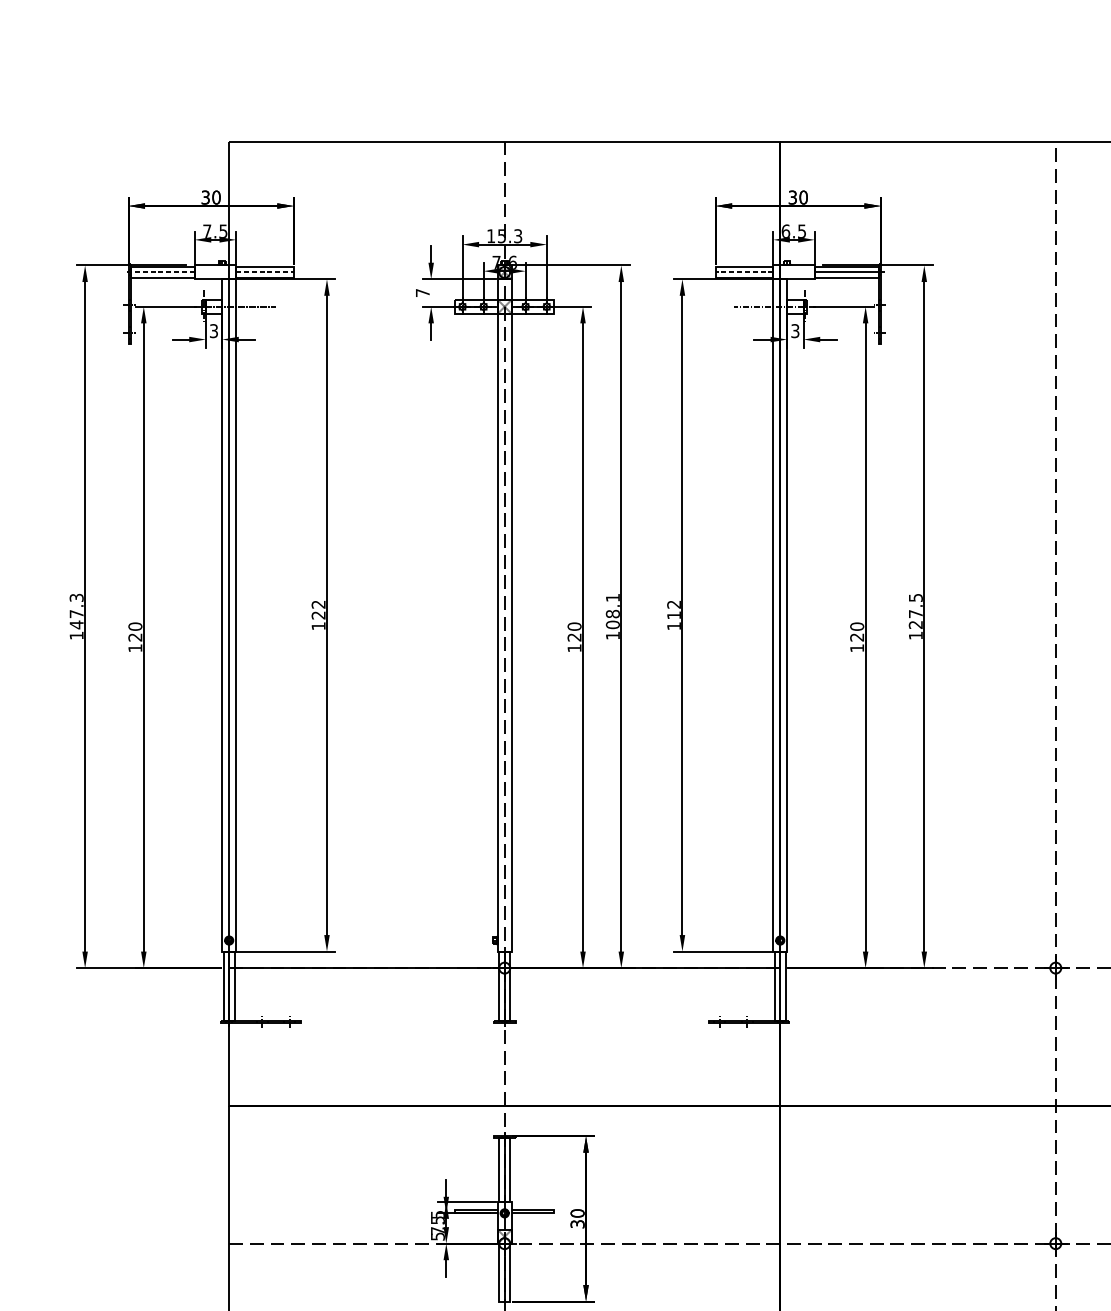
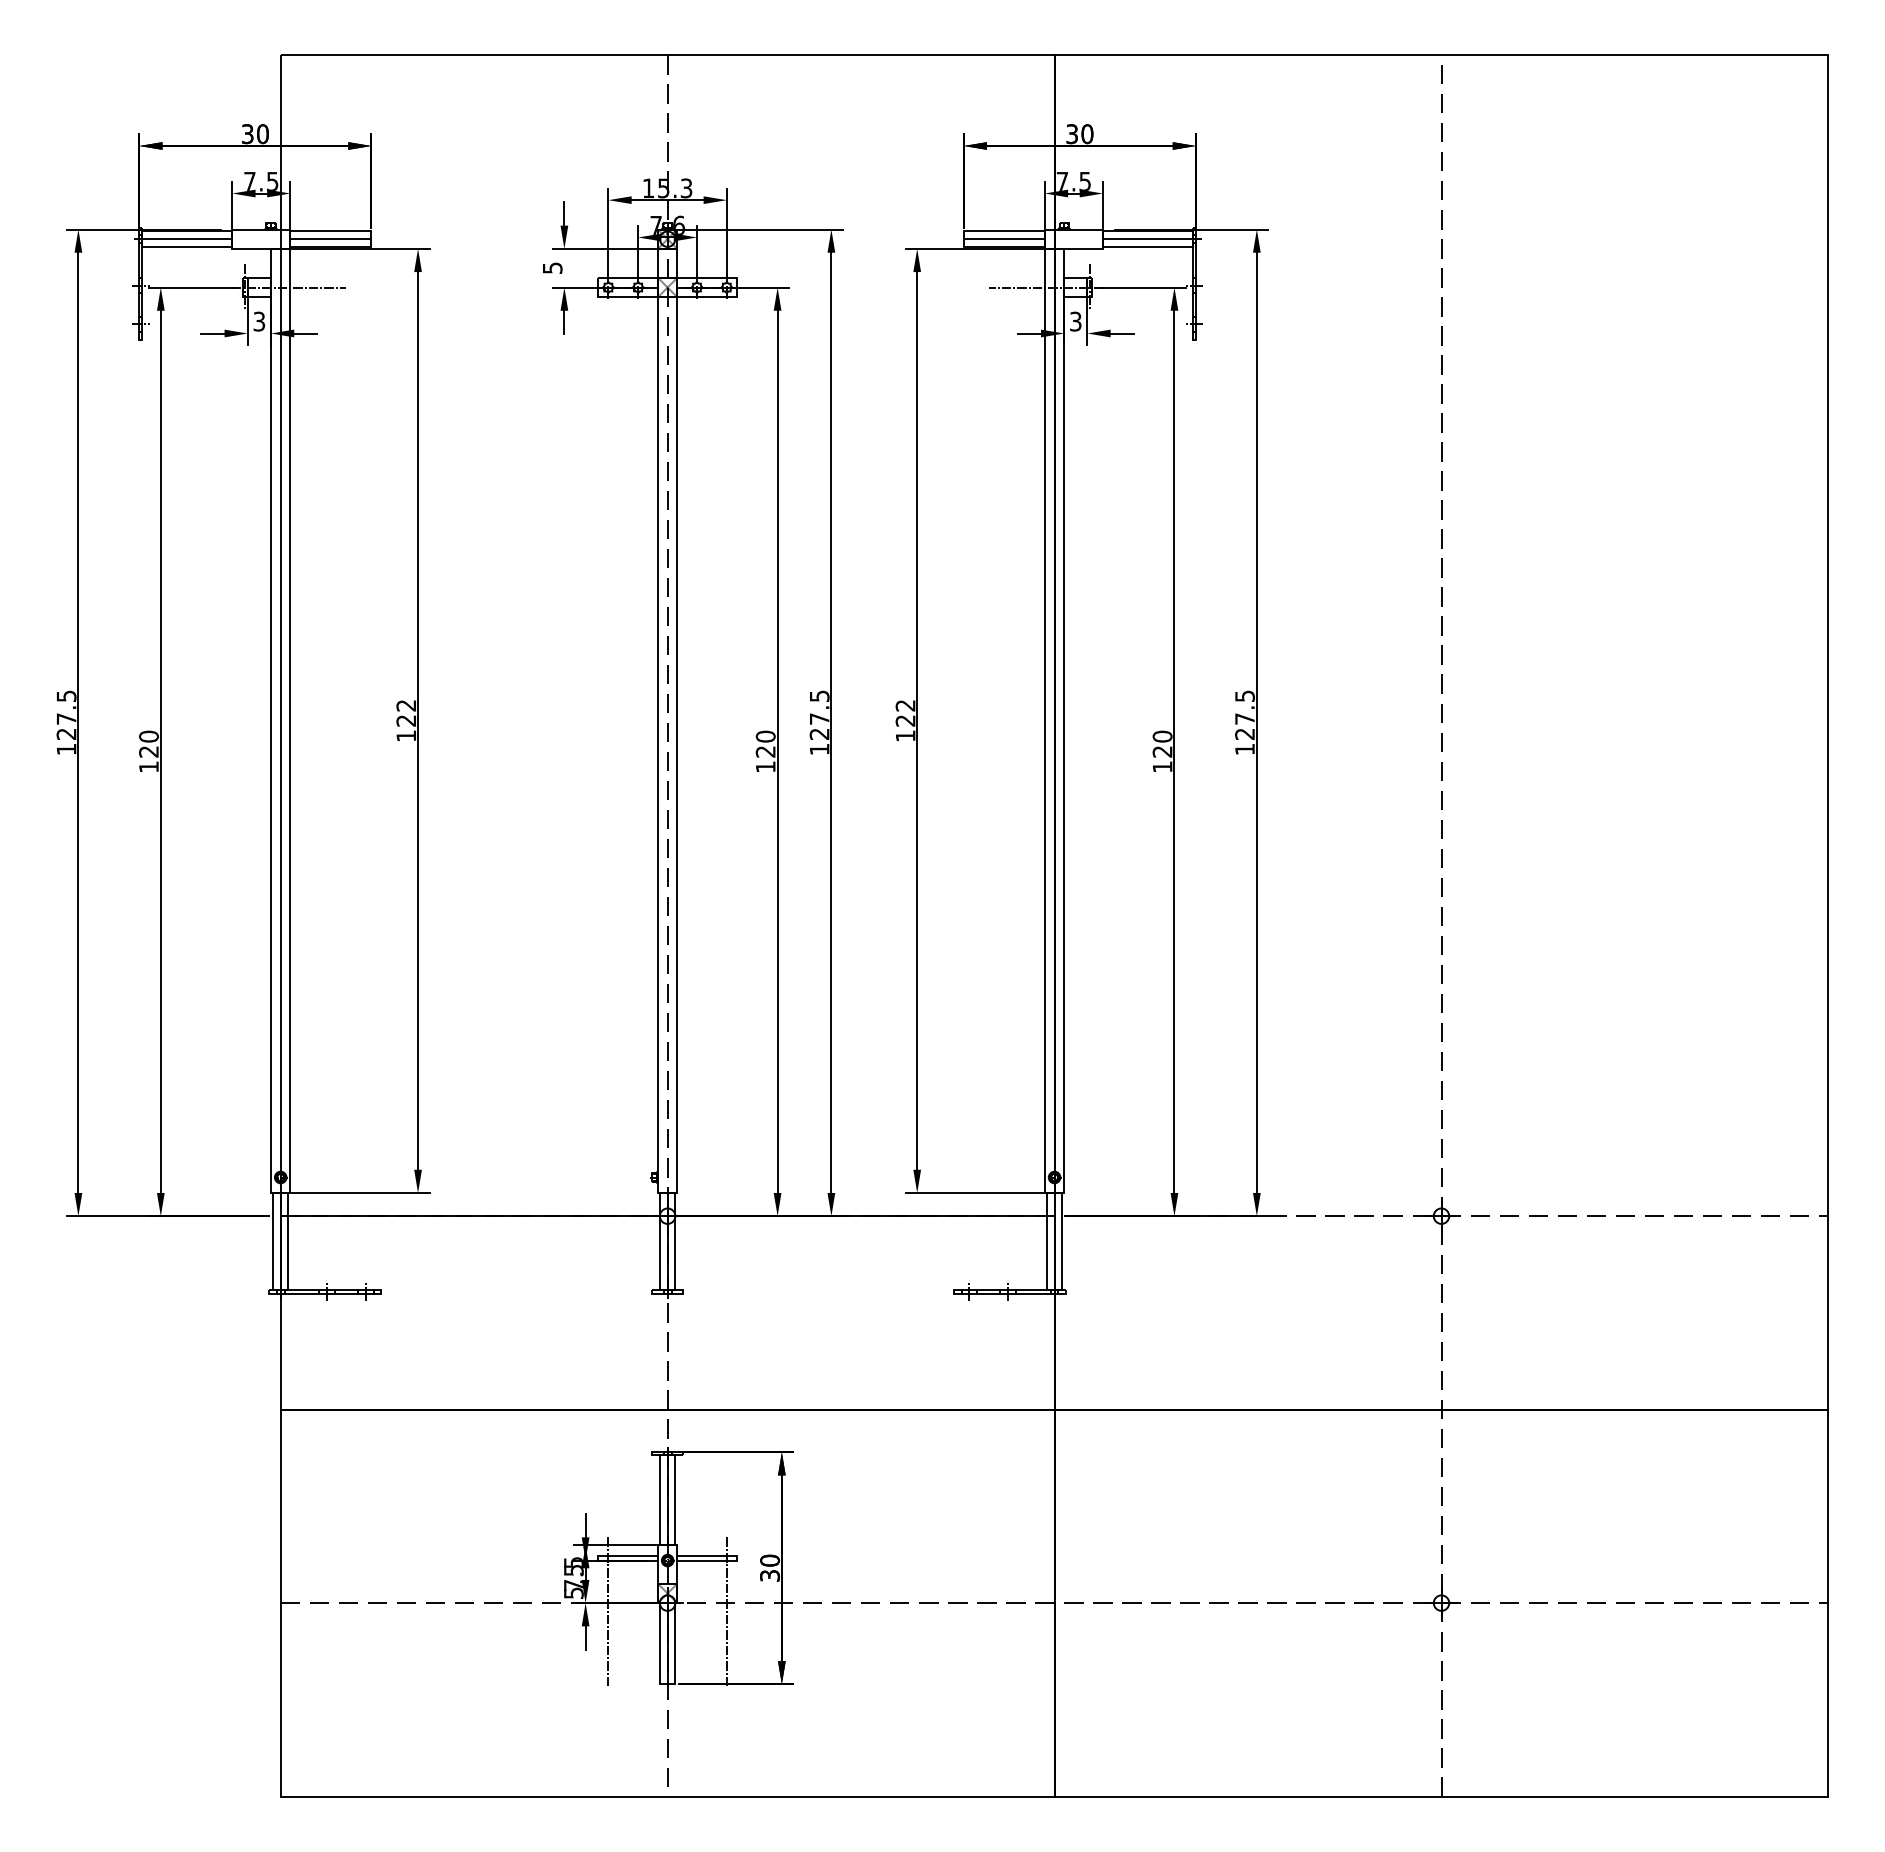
text: (785, 230) -> (1062, 180), 6.5 -> 7.5
line: (159, 272) -> (182, 239), dashed -> solid
line: (264, 272) -> (330, 239), dashed -> solid
line: (744, 272) -> (1004, 239), dashed -> solid
text: (422, 292) -> (552, 267), 7 -> 5
text: (76, 611) -> (66, 715), 147.3 -> 127.5
text: (612, 611) -> (819, 715), 108.1 -> 127.5
text: (674, 615) -> (905, 720), 112 -> 122
line: (462, 1250) -> (608, 1612), added
line: (546, 1250) -> (726, 1612), added

